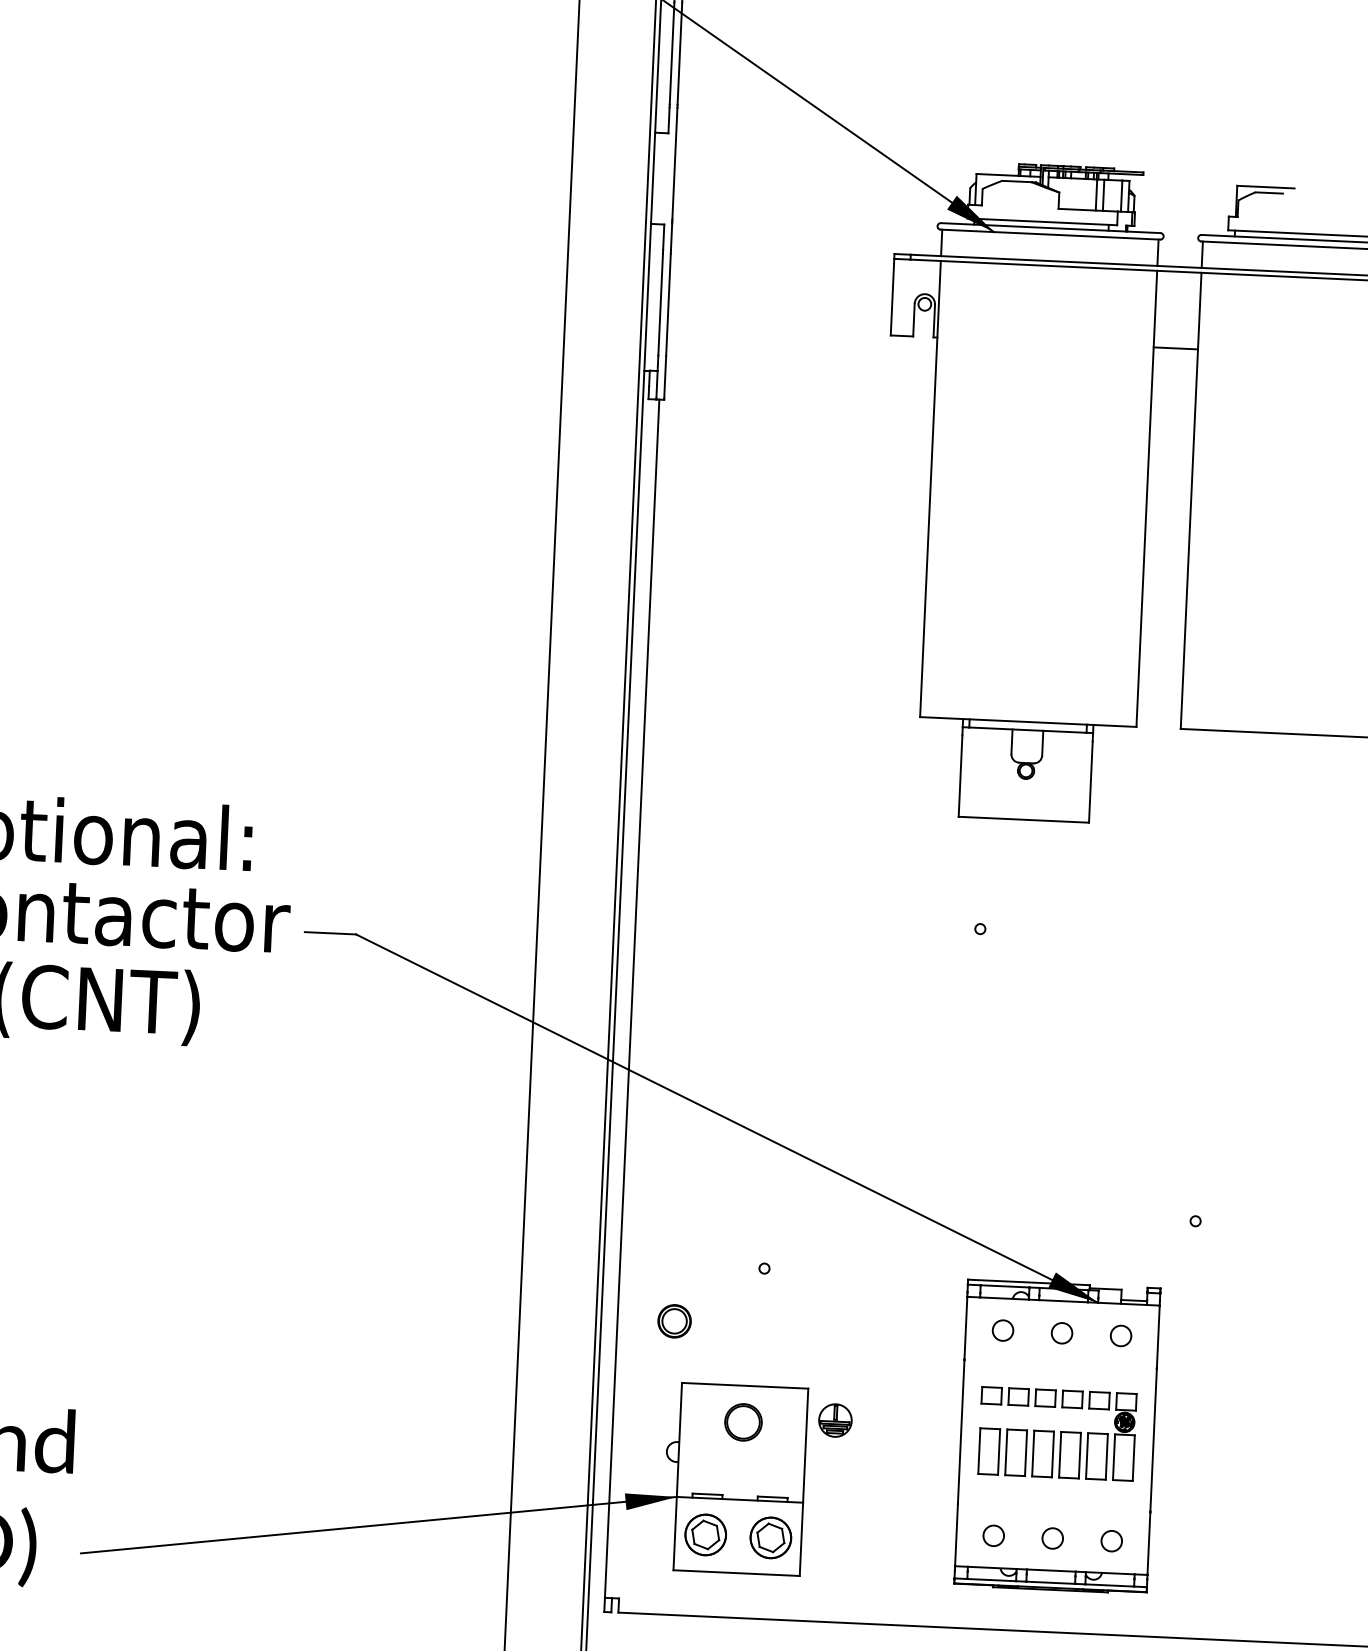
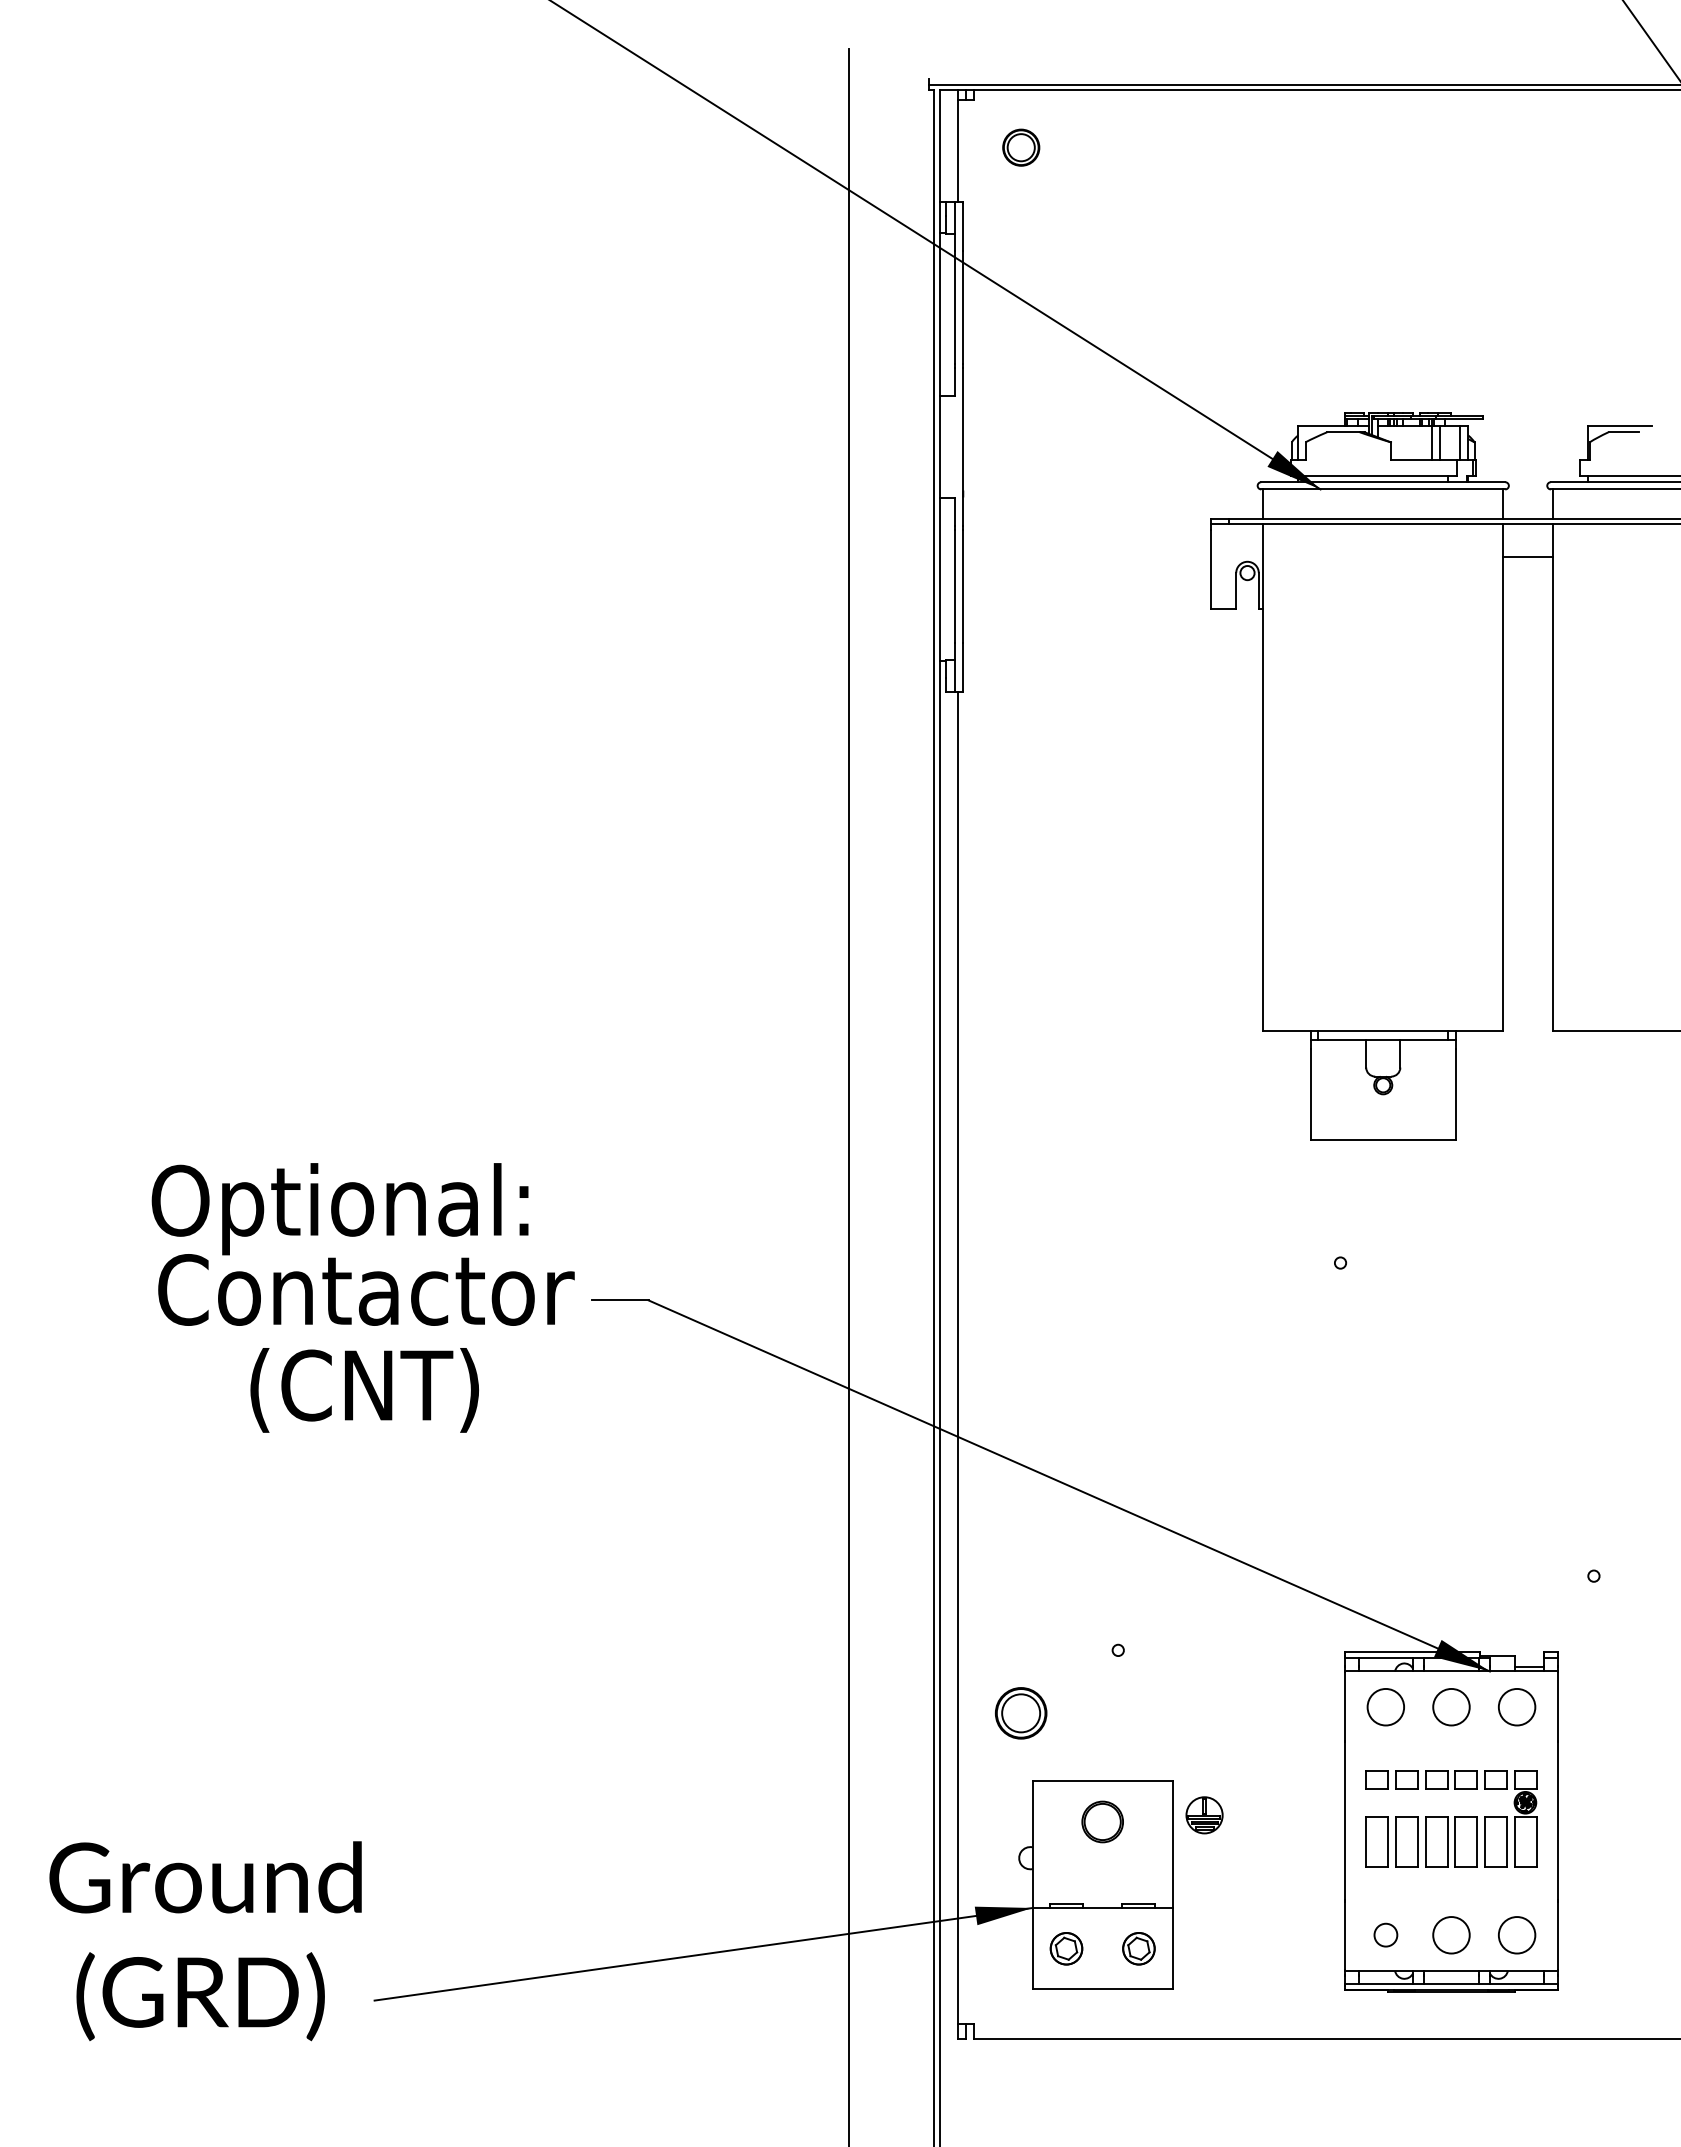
line: (1175, 348) -> (1527, 557), moved
part: (674, 1321) -> (1021, 1713), size x1.4
circle: (1002, 1330) -> (1385, 1706), size x1.6
circle: (1062, 1332) -> (1451, 1706), size x1.6
circle: (1120, 1335) -> (1516, 1706), size x1.6
part: (705, 1534) -> (1066, 1948), size x0.7
part: (770, 1537) -> (1138, 1948), size x0.7
circle: (1052, 1537) -> (1451, 1934), size x1.6
circle: (1111, 1540) -> (1516, 1934), size x1.6

